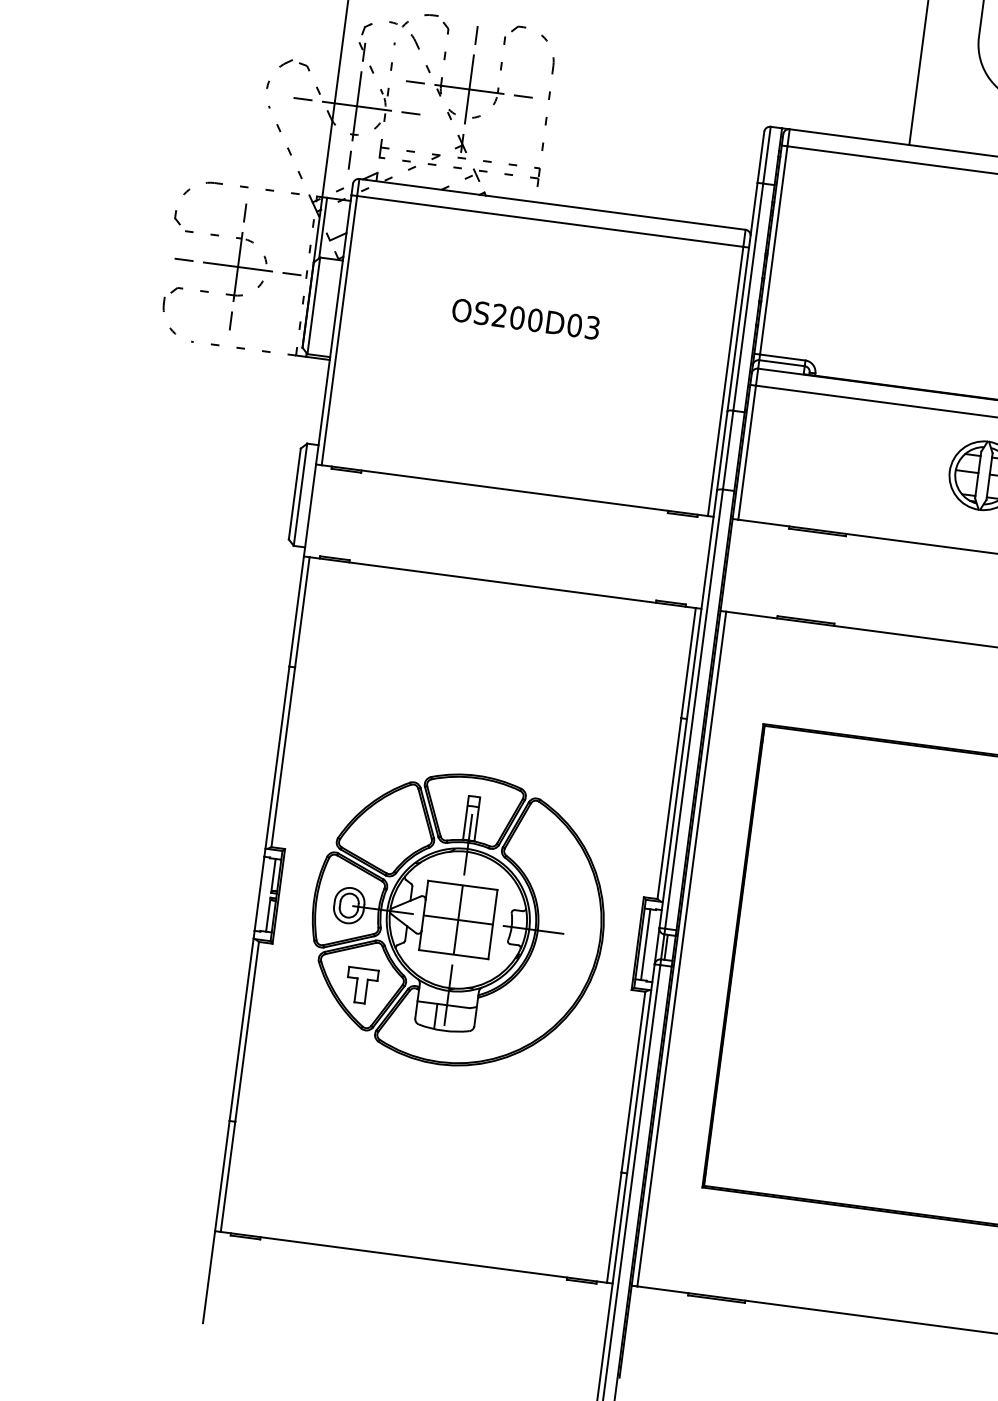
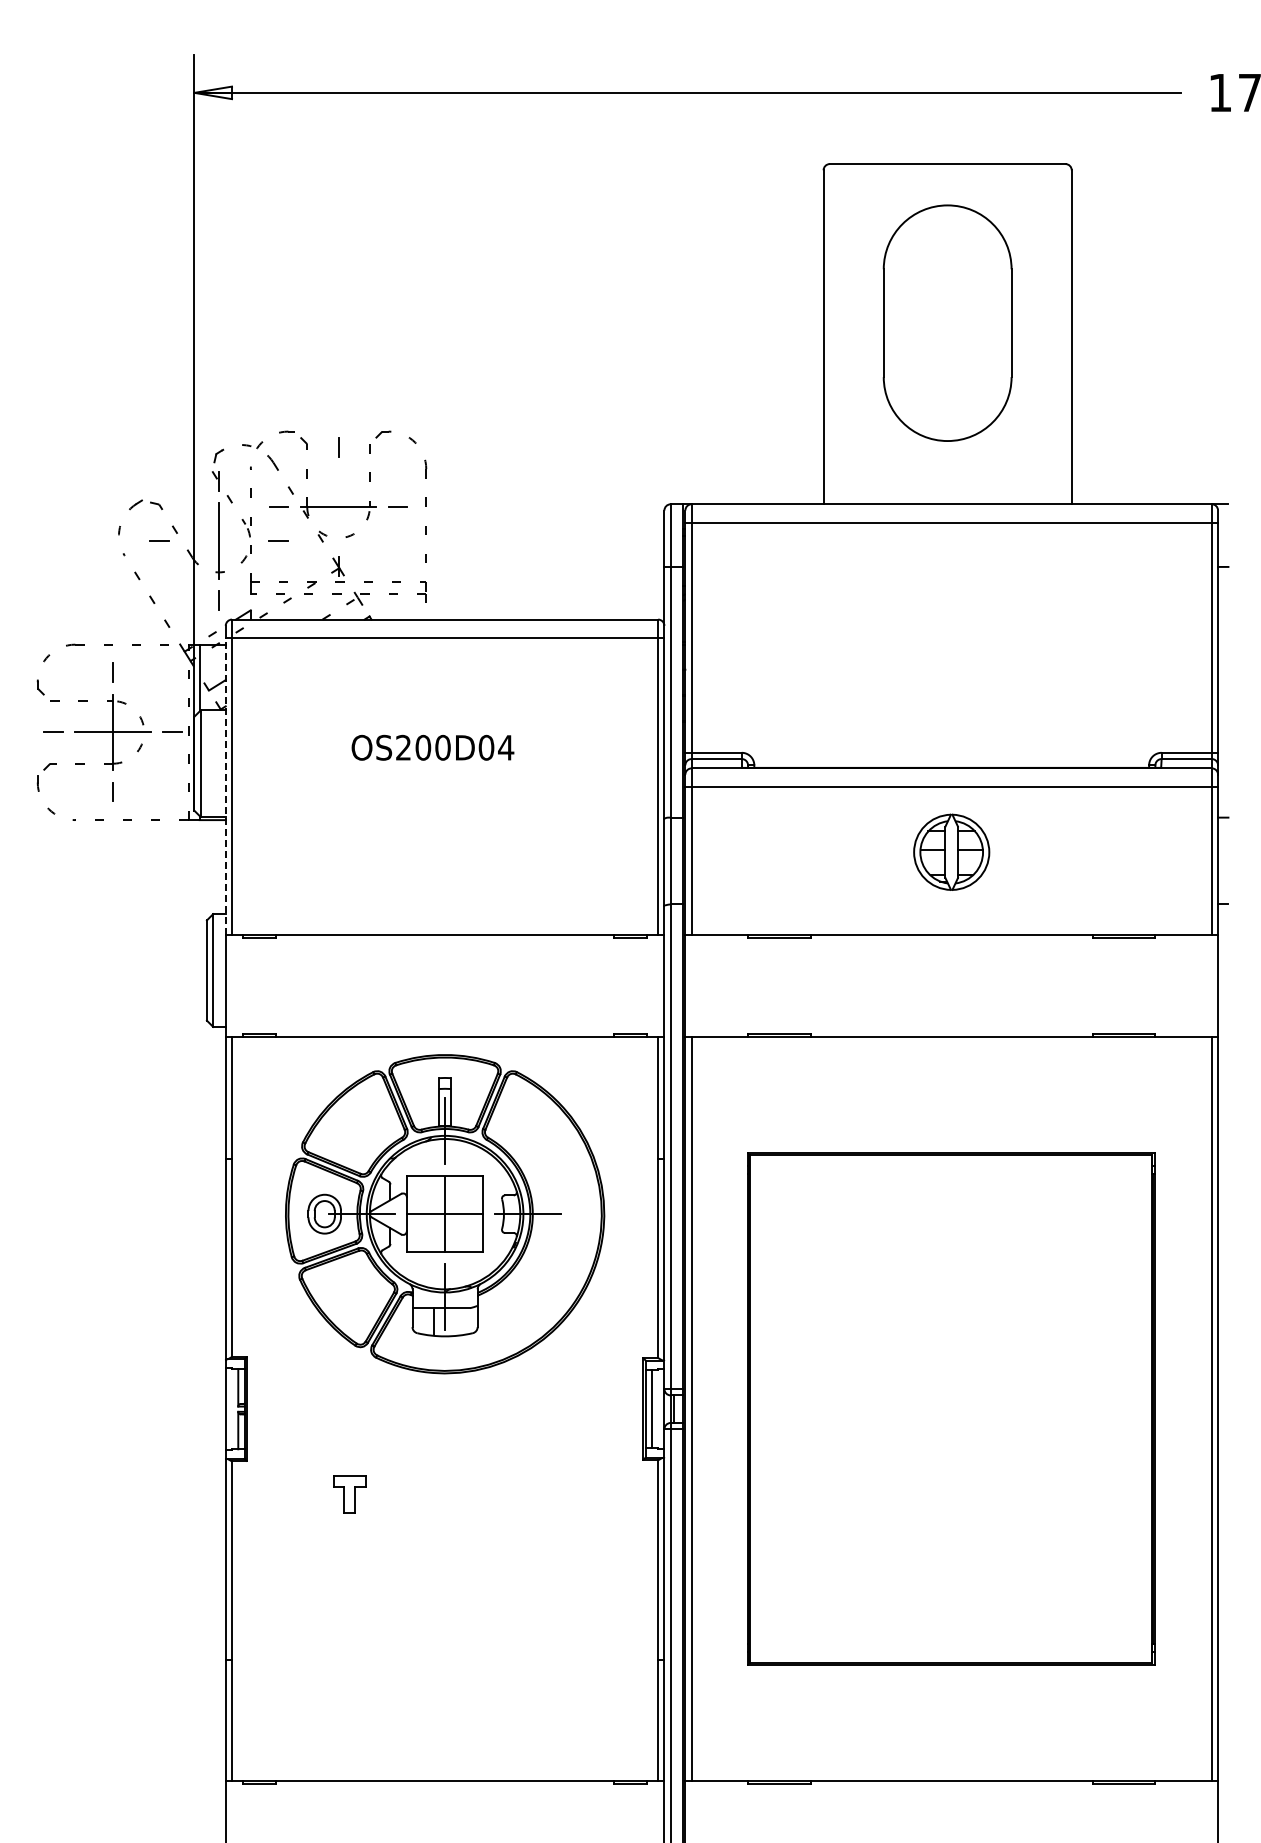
line: (469, 89) -> (338, 506), removed
line: (356, 106) -> (218, 541), removed
text: (592, 327) -> (506, 747), OS200D03 -> OS200D04
line: (333, 329) -> (225, 786), solid -> dashed
part: (458, 920) -> (445, 1214), moved

